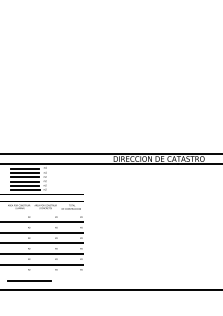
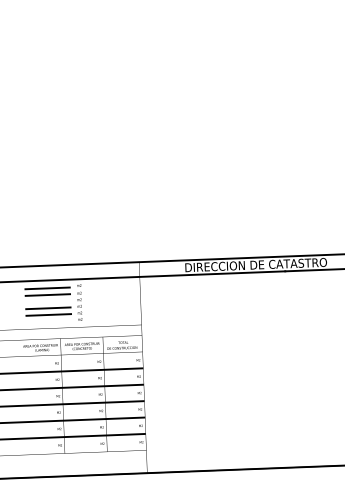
line: (24, 177) -> (47, 301), removed
line: (24, 190) -> (48, 322), removed
line: (29, 280) -> (61, 462), removed

